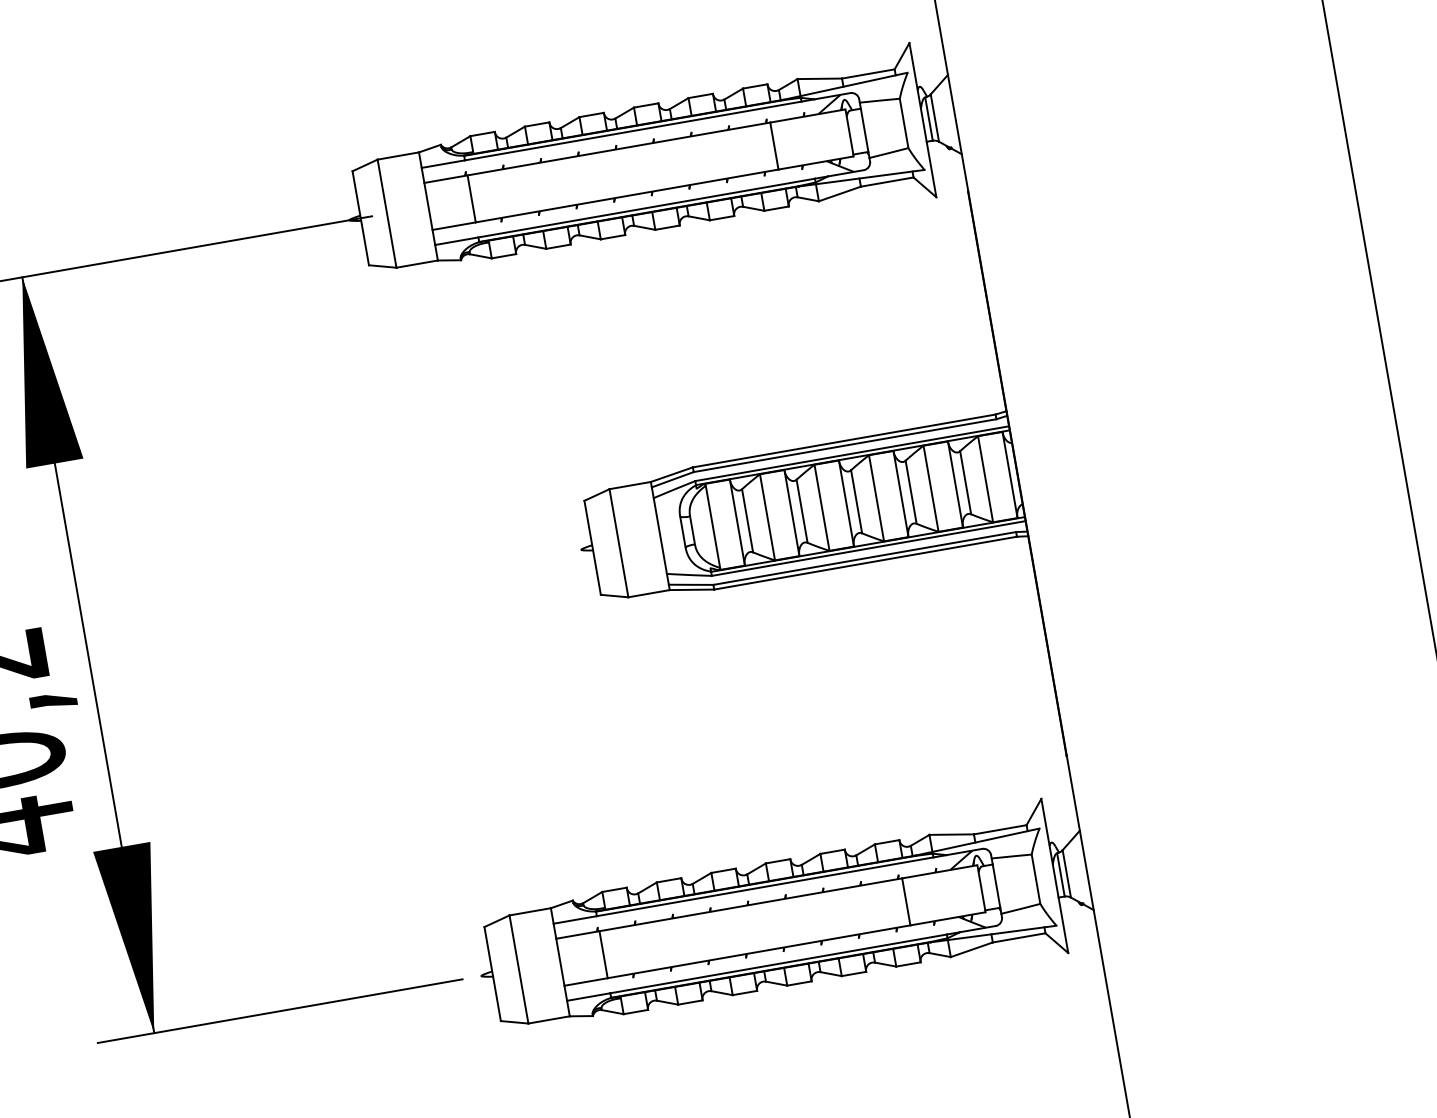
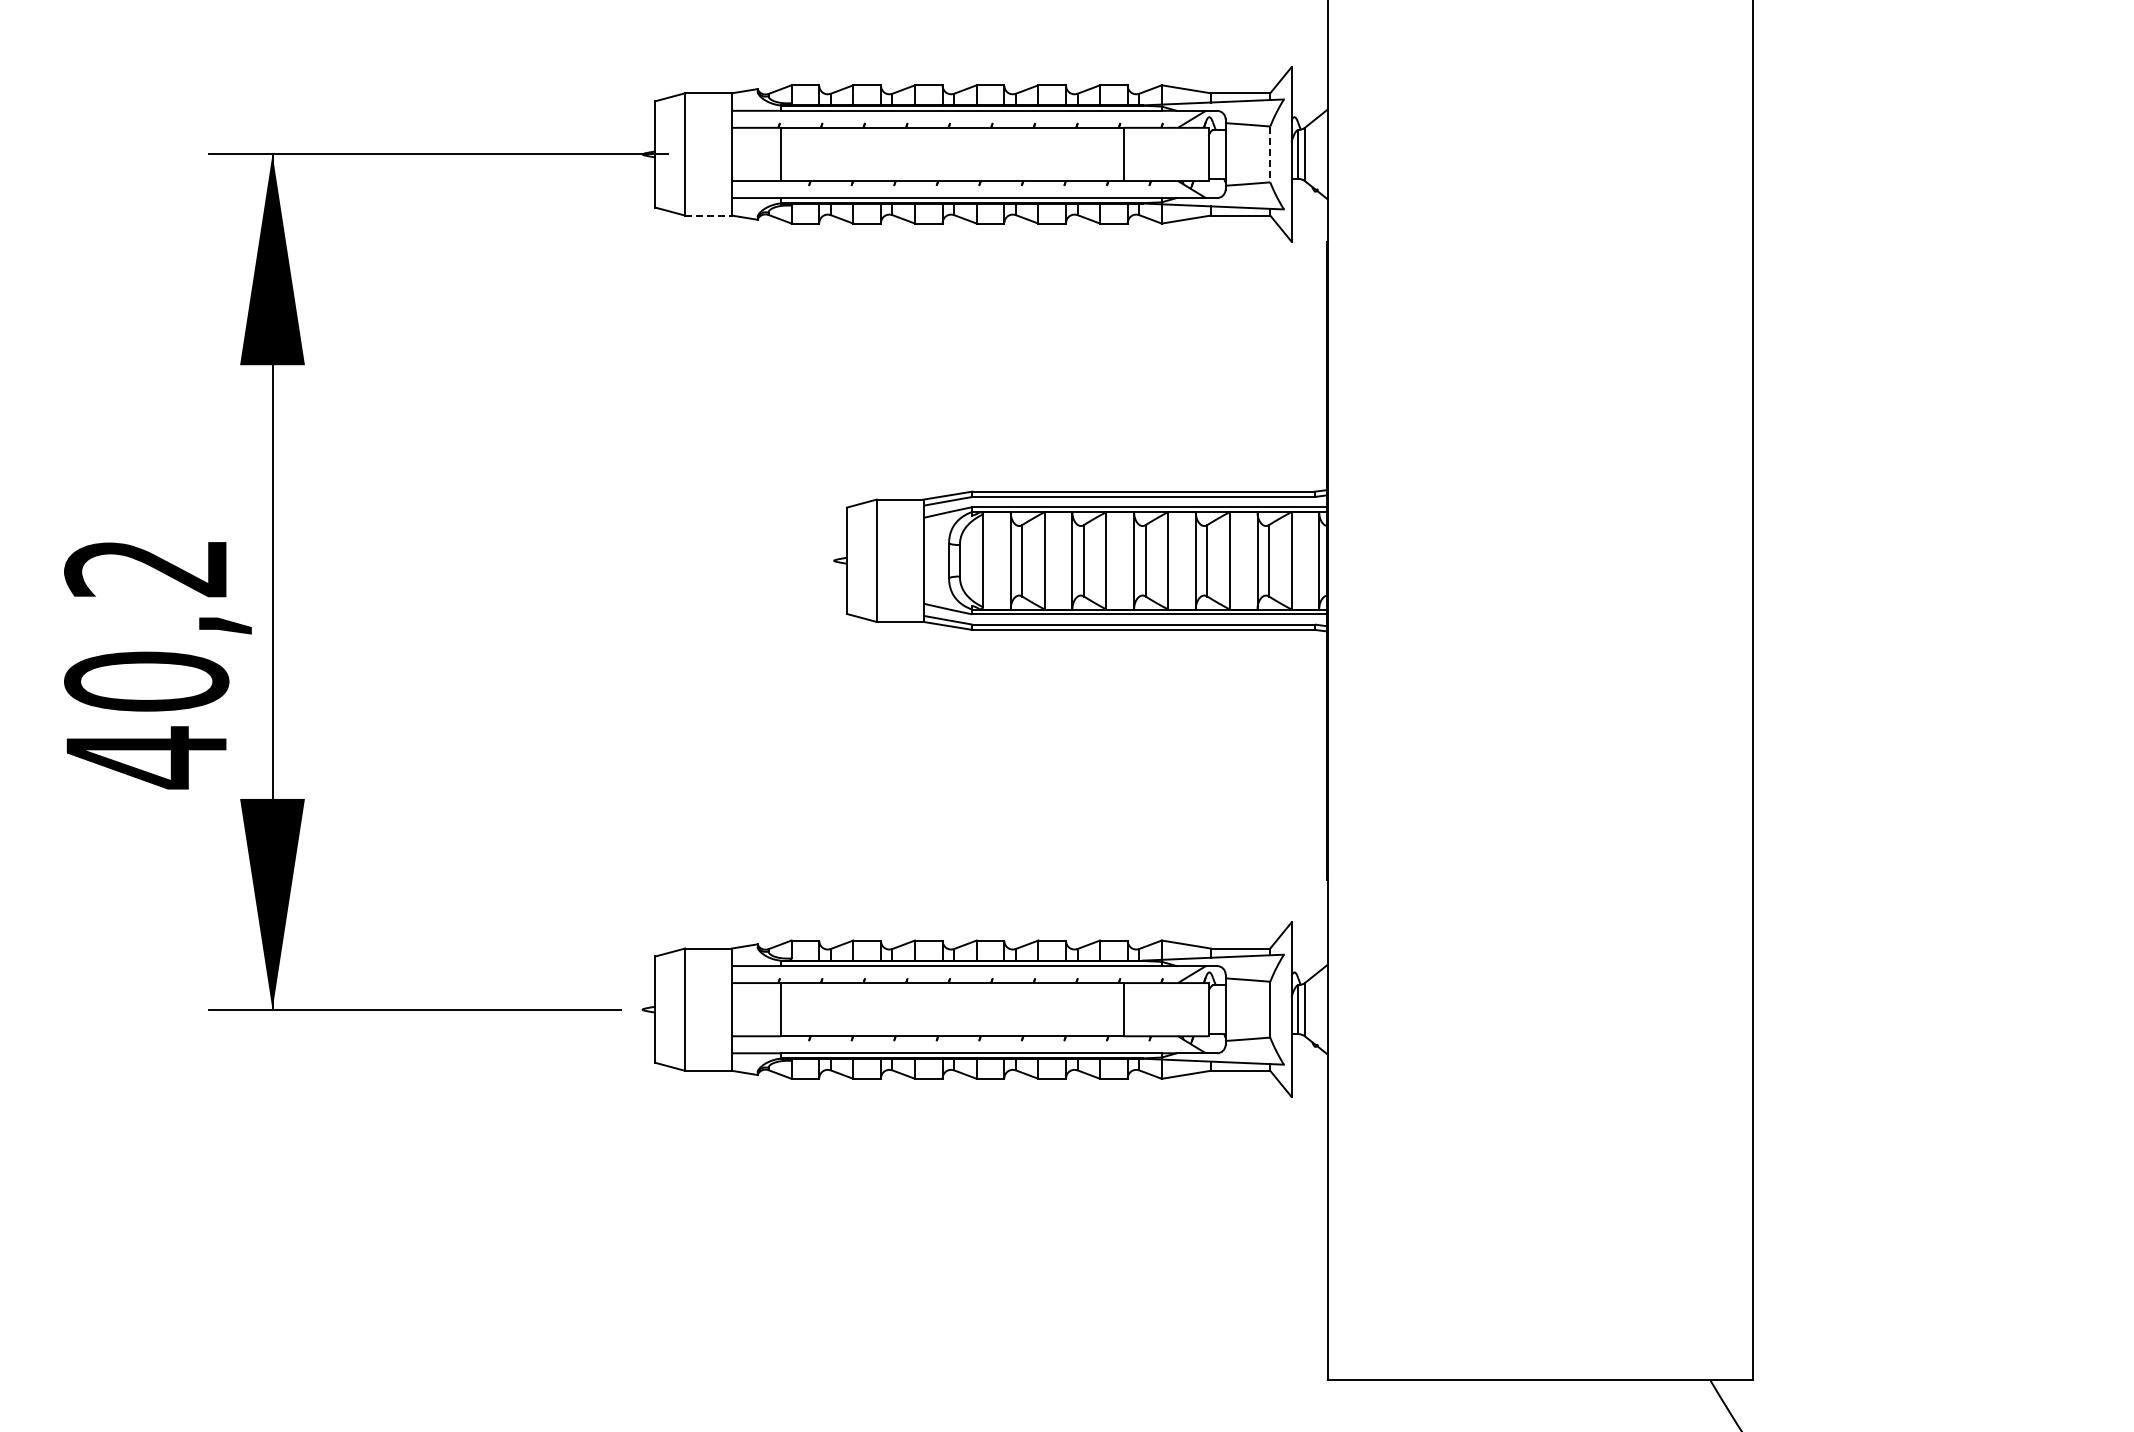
line: (904, 123) -> (1270, 154), solid -> dashed
line: (417, 263) -> (709, 215), solid -> dashed

